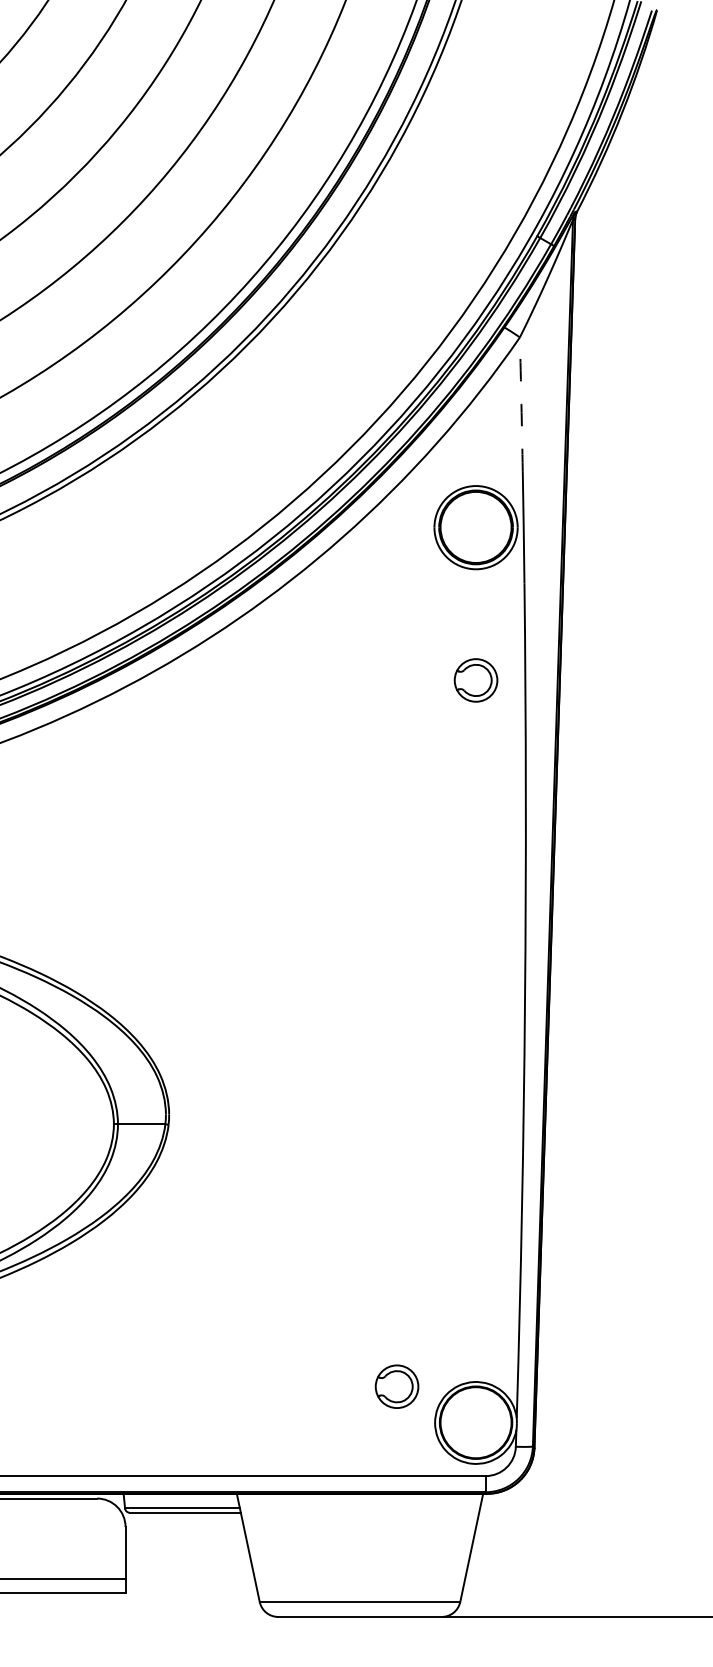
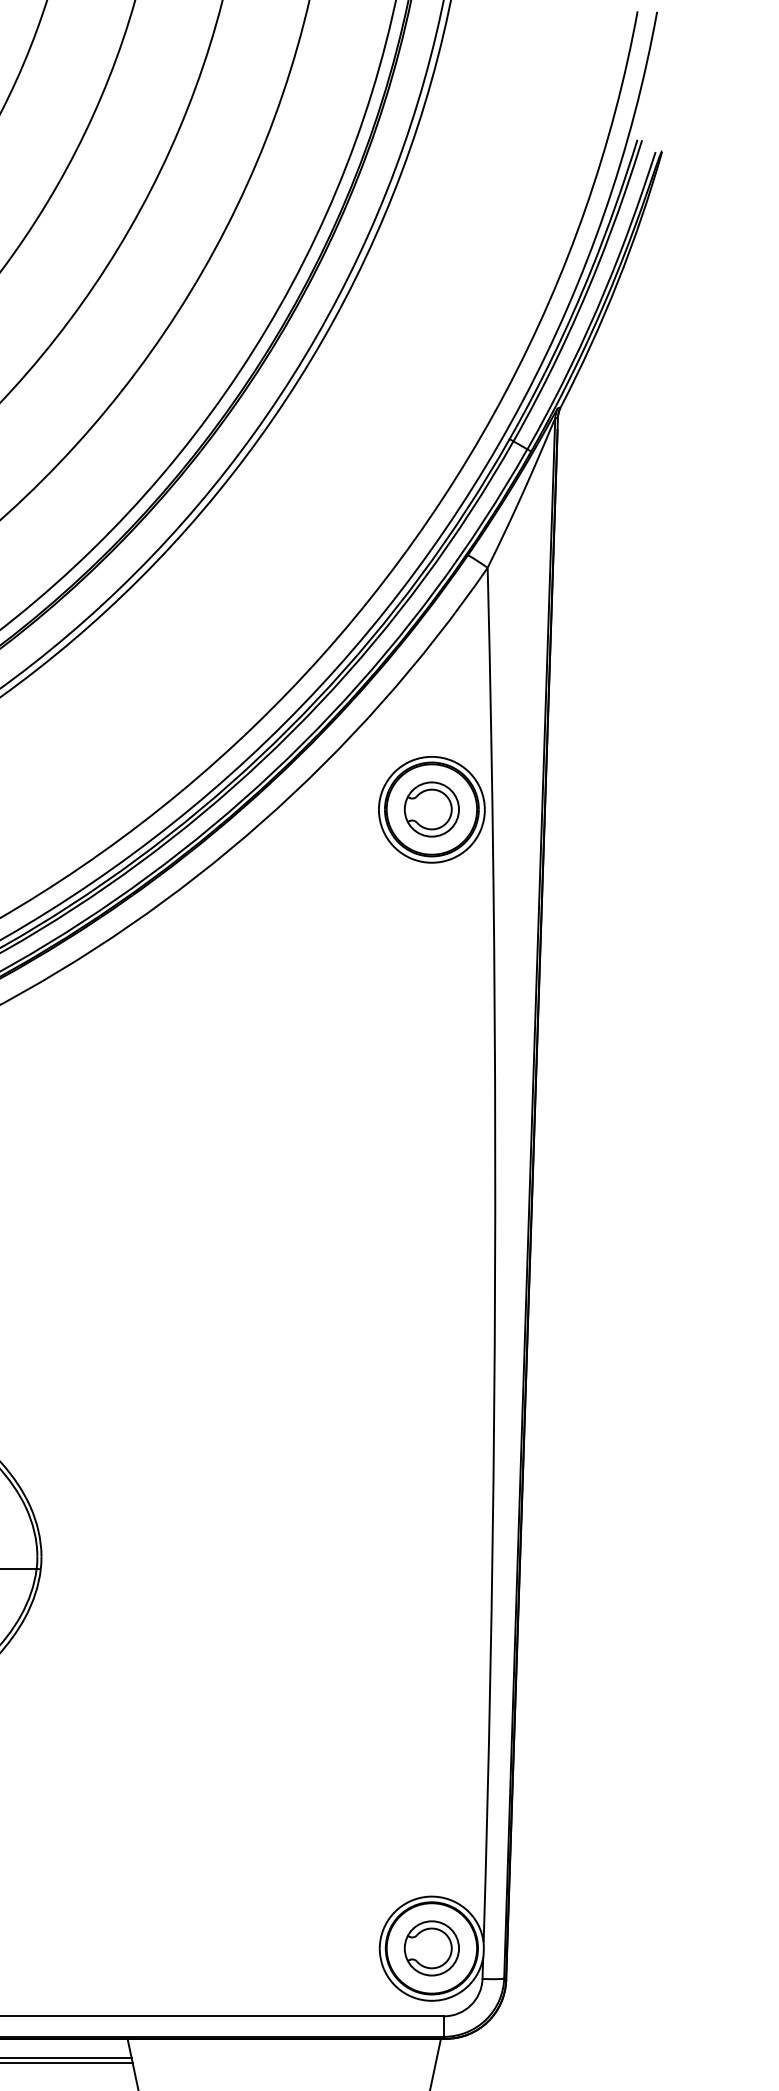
arc: (521, 404) -> (489, 653), dashed -> solid
part: (475, 680) -> (431, 809), moved
part: (396, 1386) -> (431, 1948), moved

